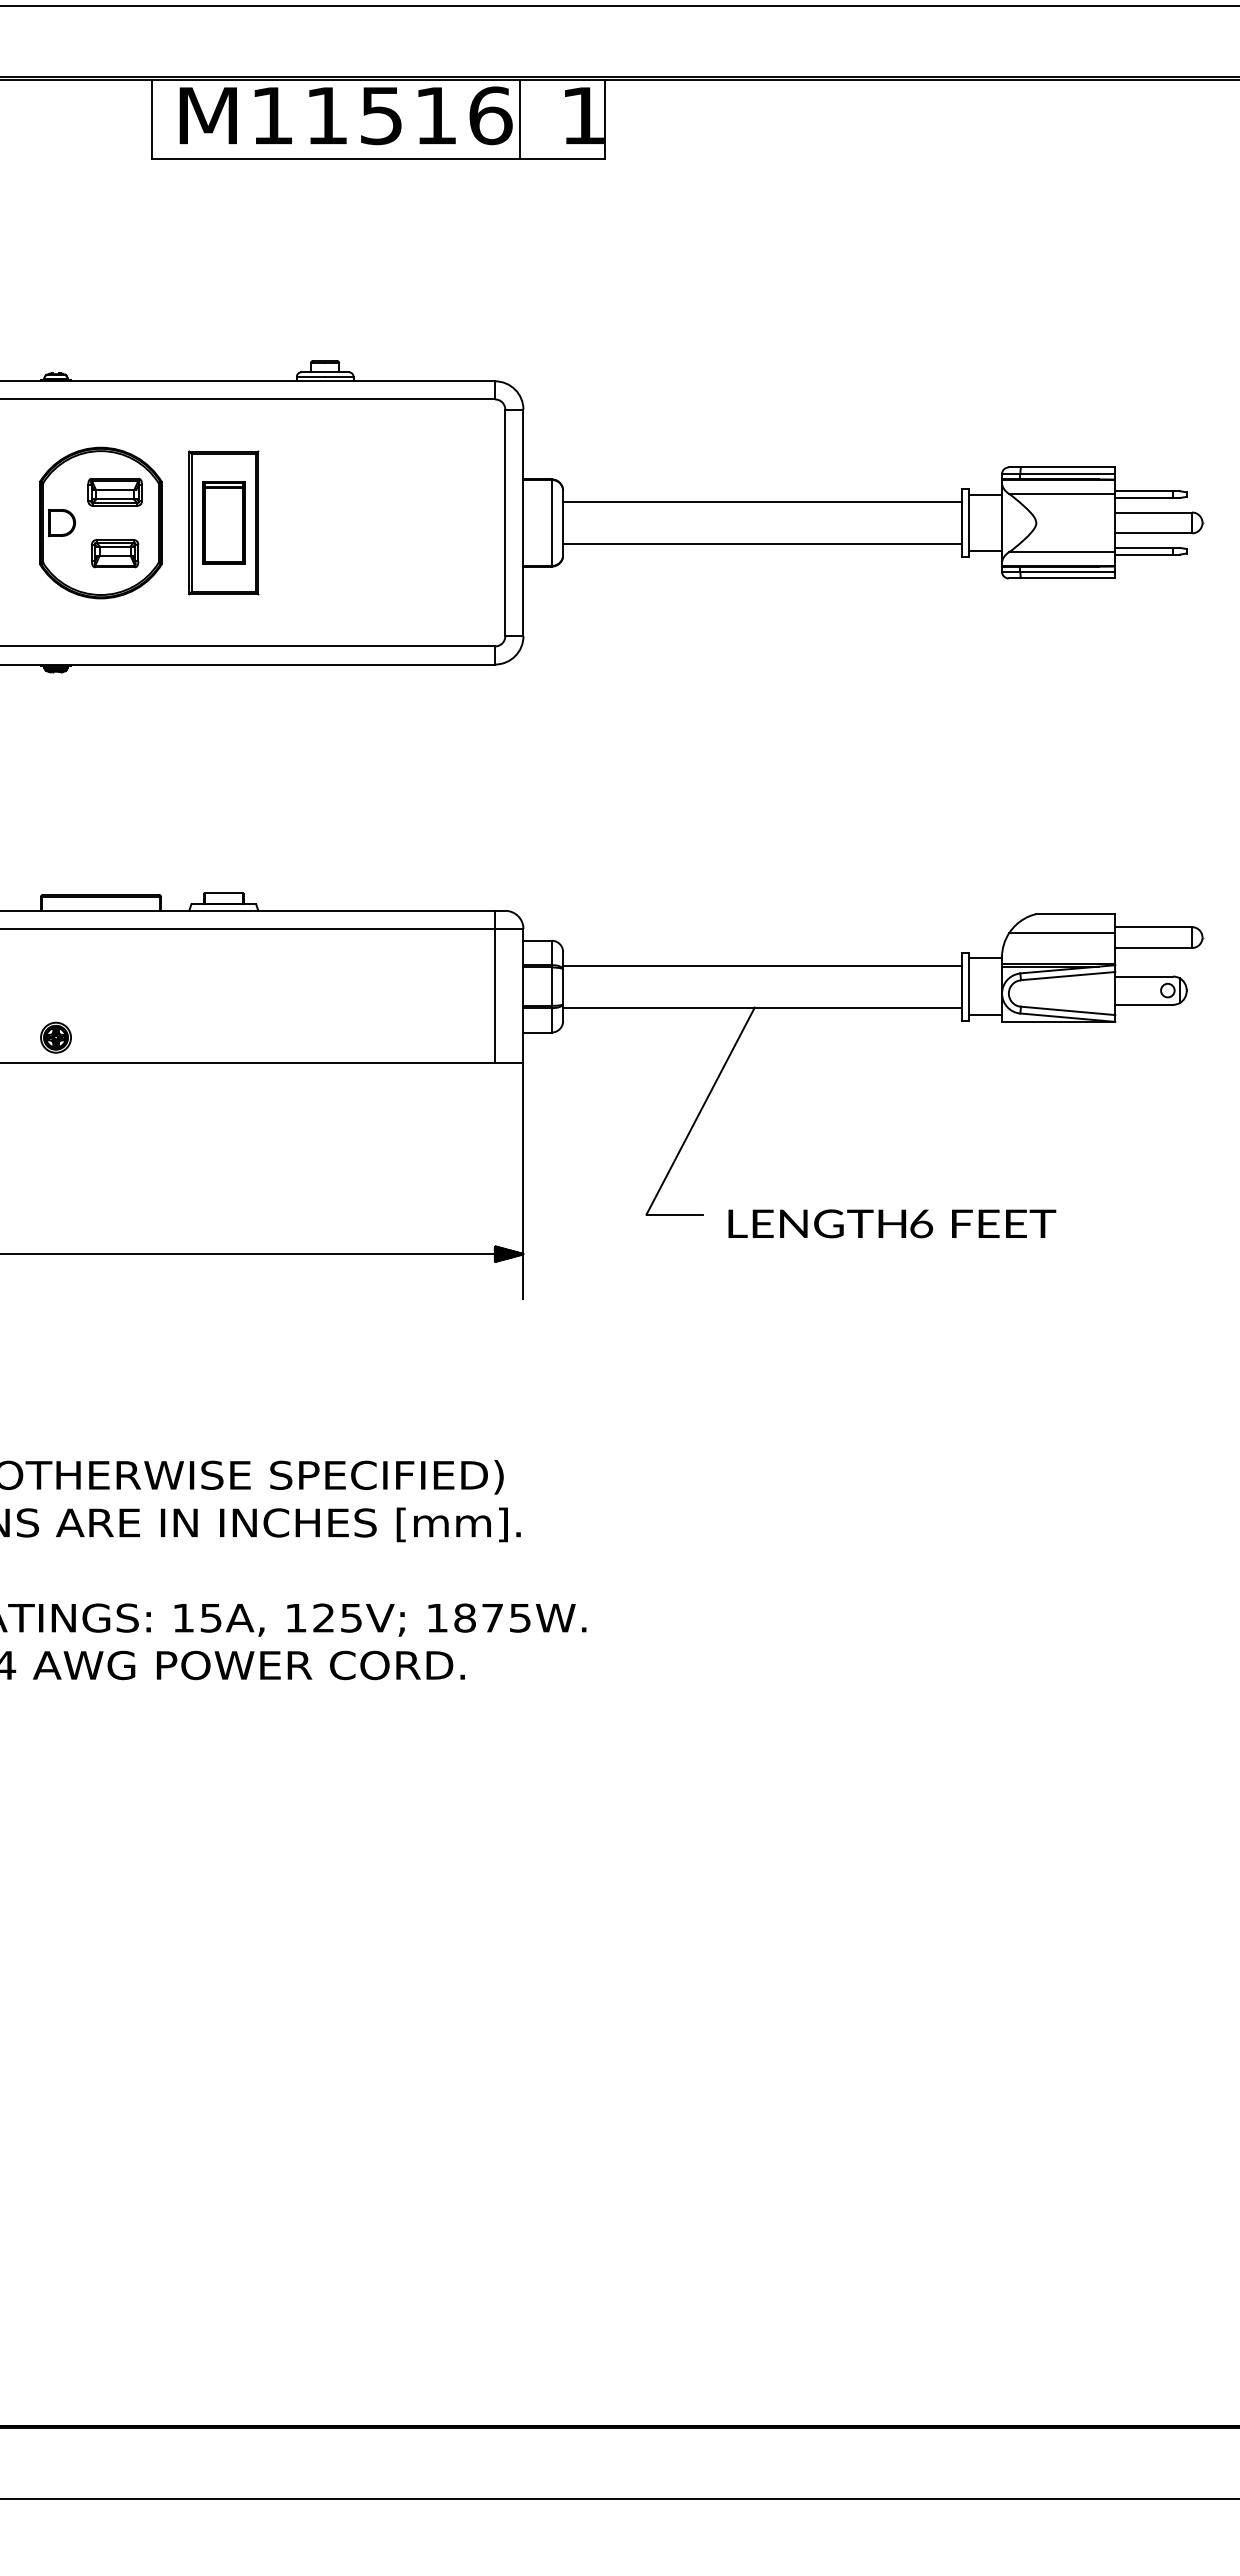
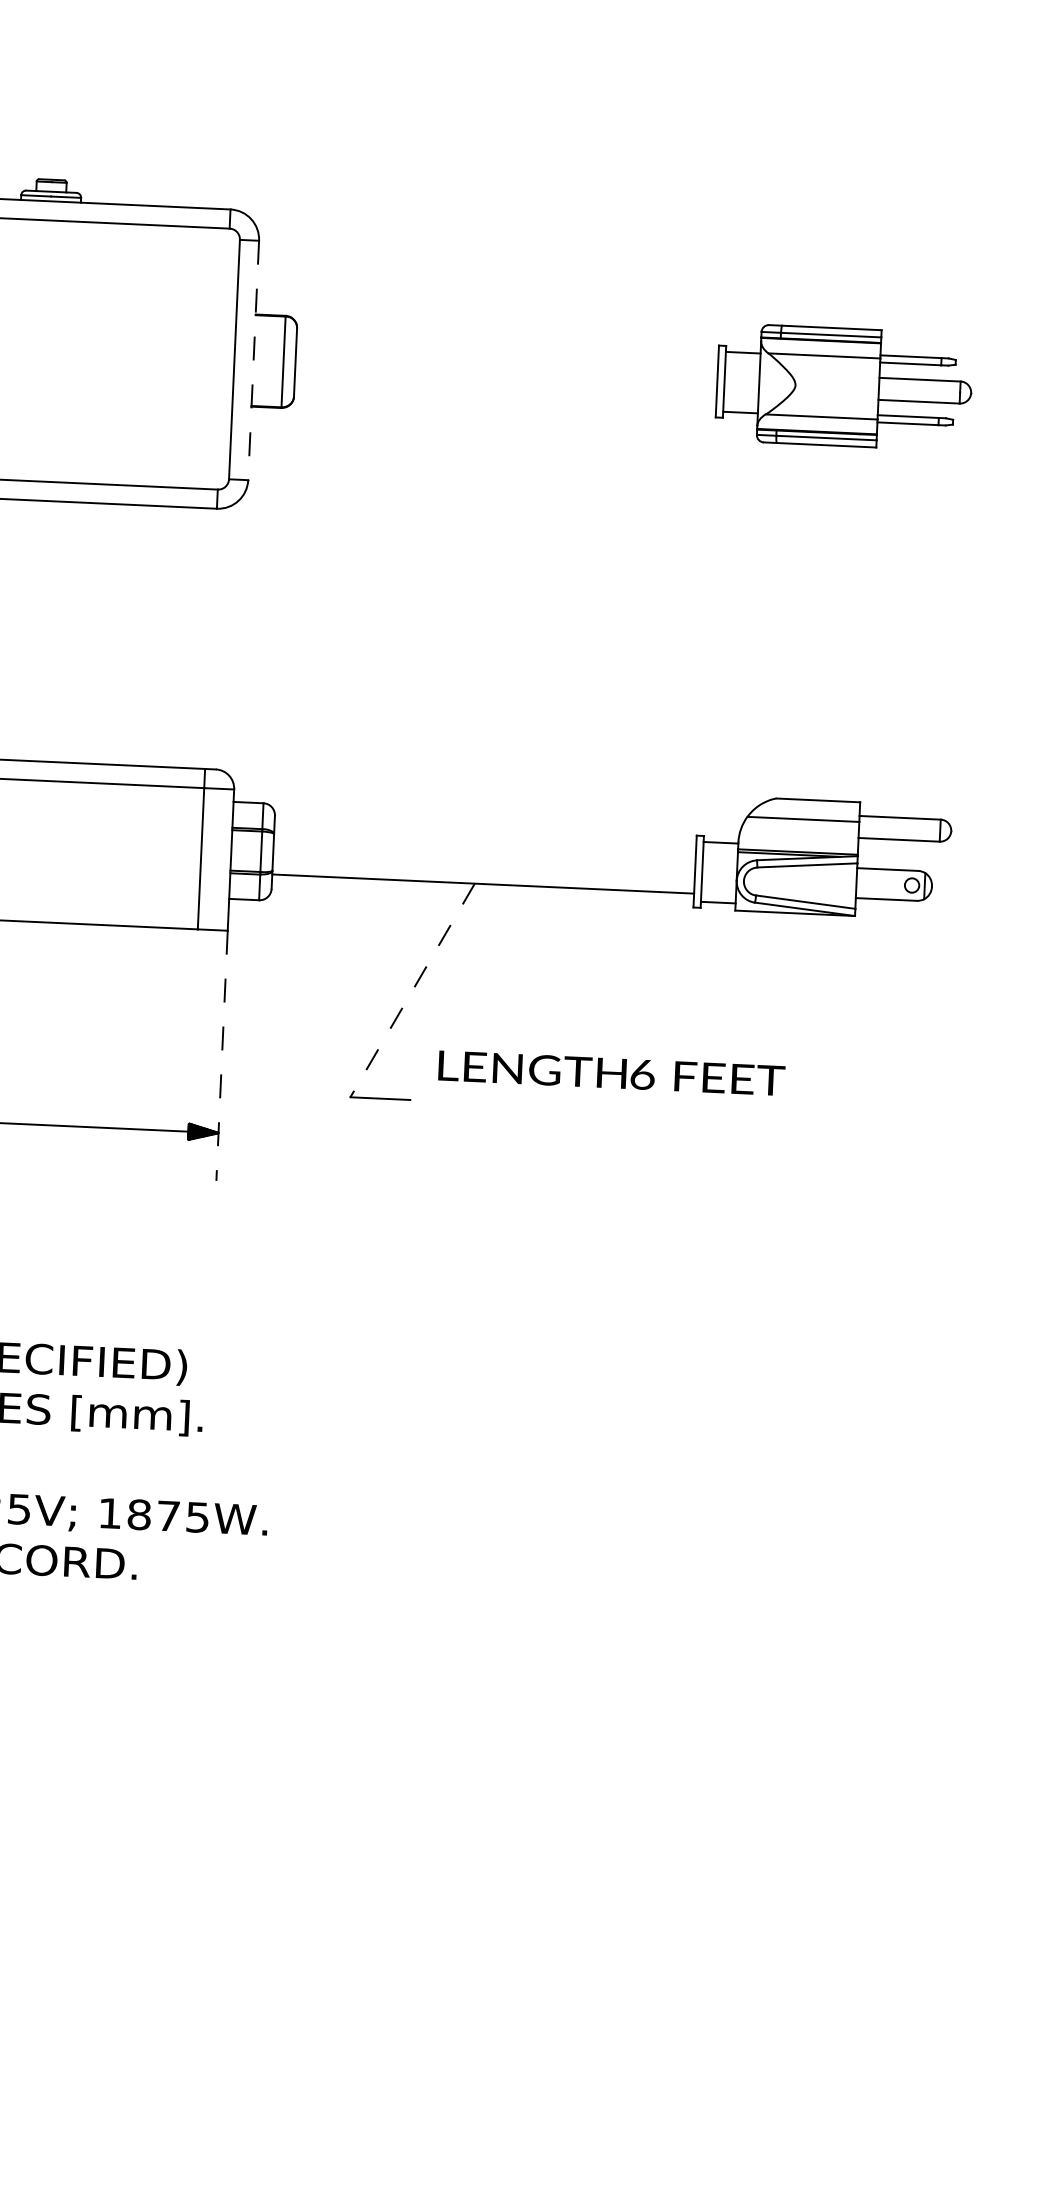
line: (762, 502) -> (507, 350), removed
line: (523, 523) -> (253, 361), solid -> dashed
line: (762, 544) -> (505, 394), removed
line: (762, 965) -> (484, 839), removed
line: (700, 1111) -> (412, 990), solid -> dashed
line: (523, 1181) -> (222, 1056), solid -> dashed
text: (892, 1223) -> (612, 1072), moved

